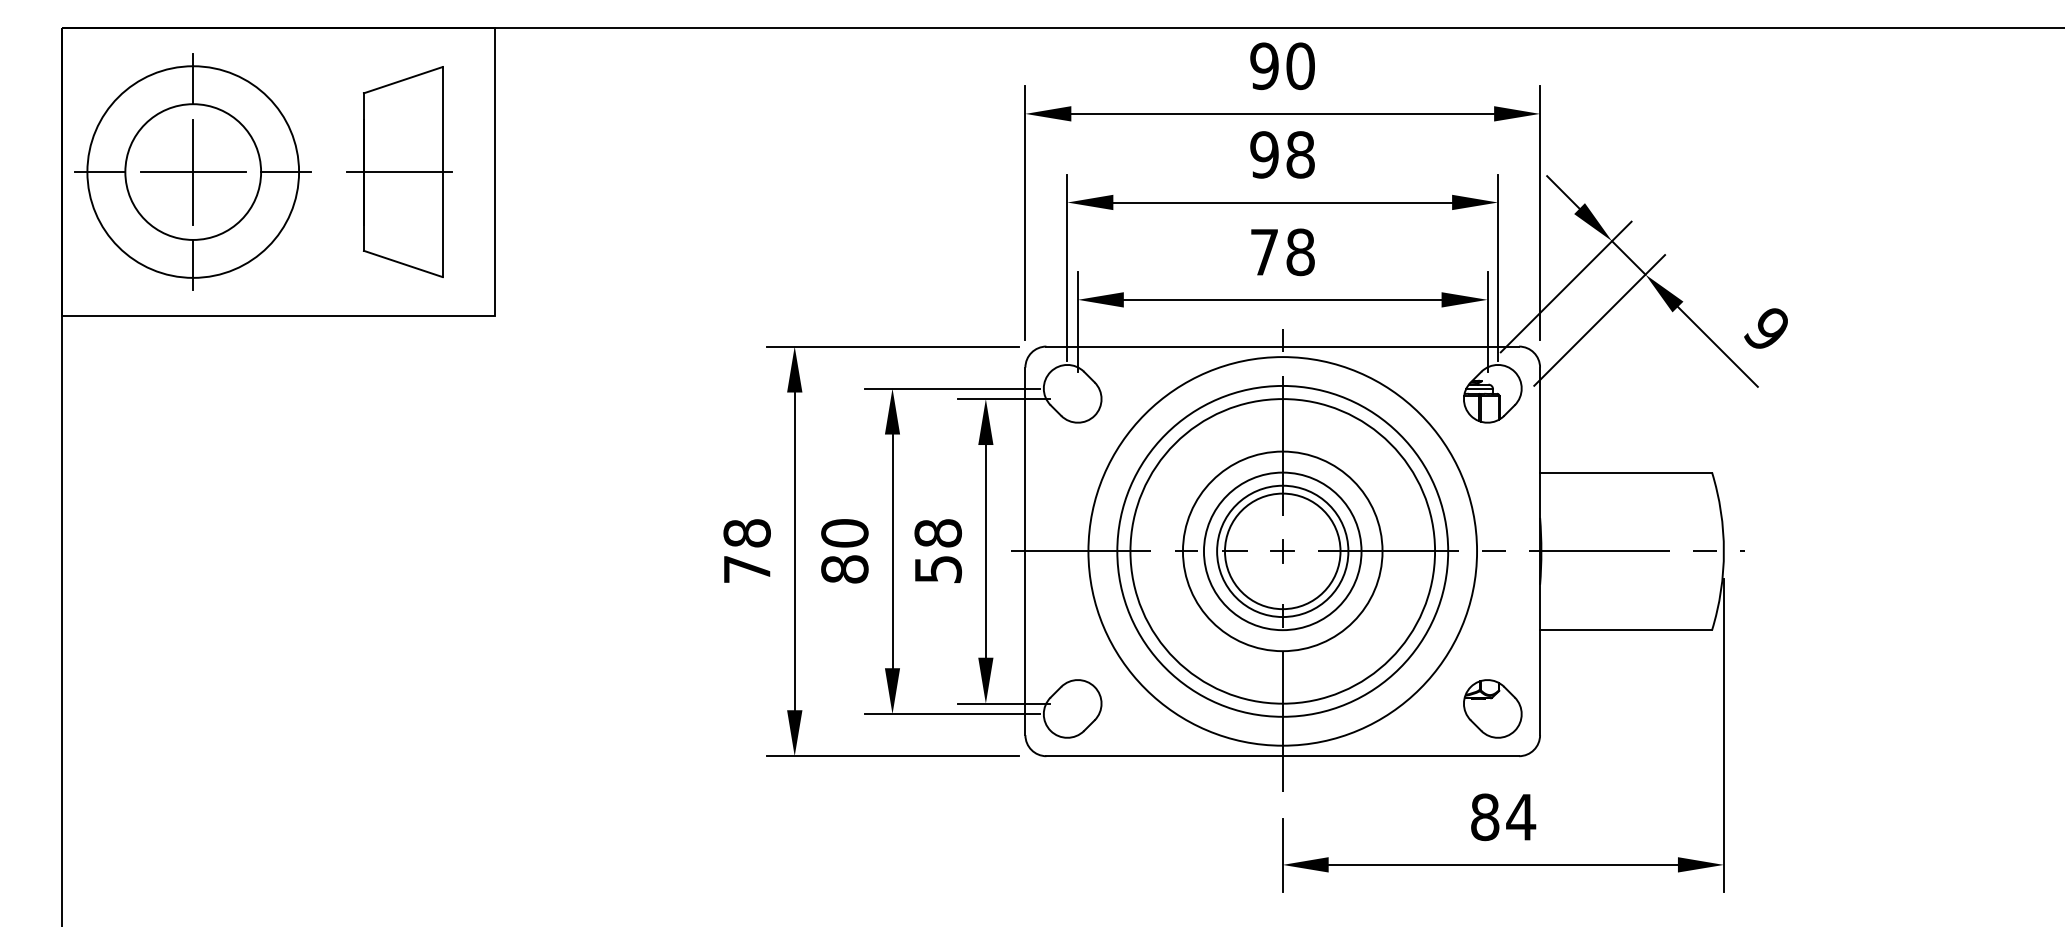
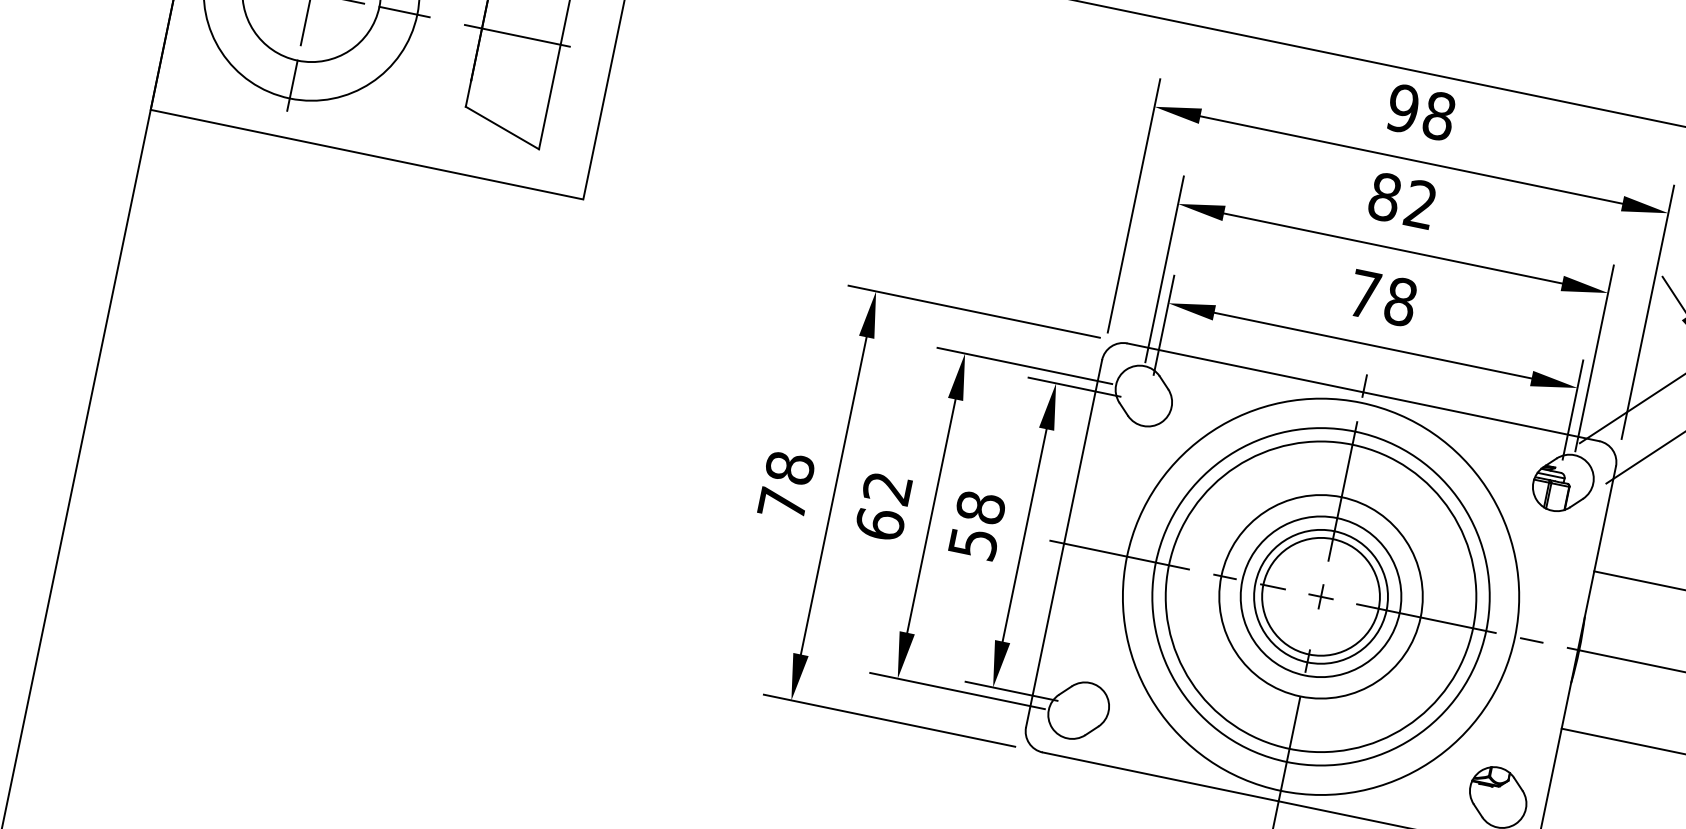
text: (1300, 65) -> (1439, 115), 90 -> 98
text: (1282, 154) -> (1402, 200), 98 -> 82
text: (844, 551) -> (883, 506), 80 -> 62

